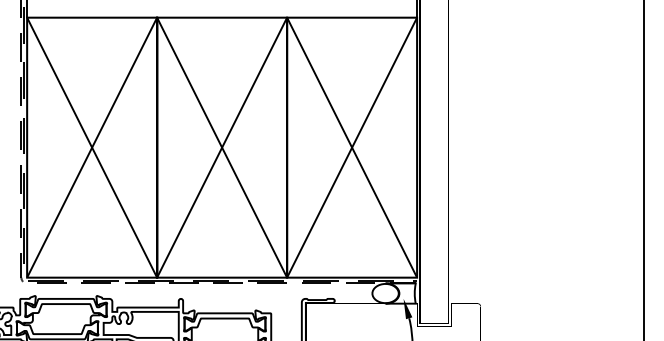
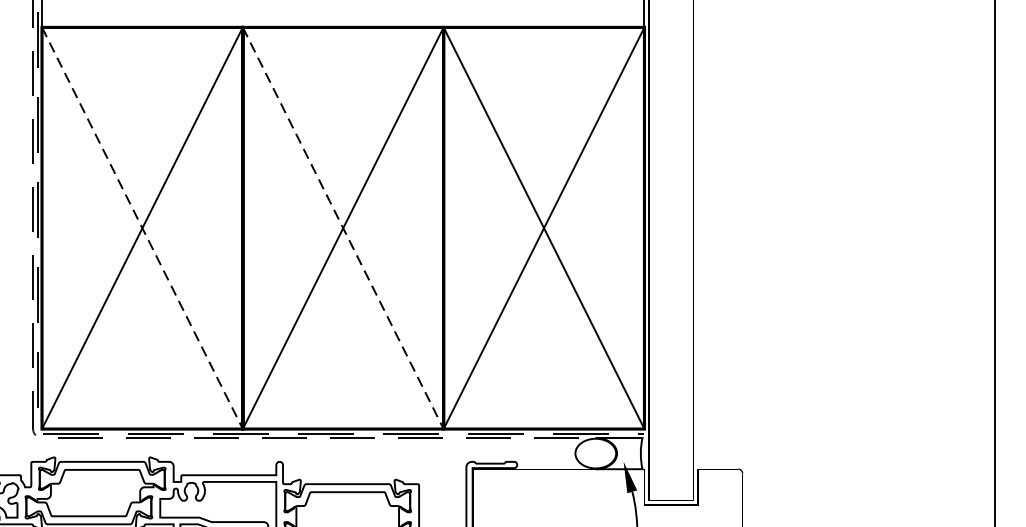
line: (92, 148) -> (142, 229), solid -> dashed
line: (222, 148) -> (343, 229), solid -> dashed

